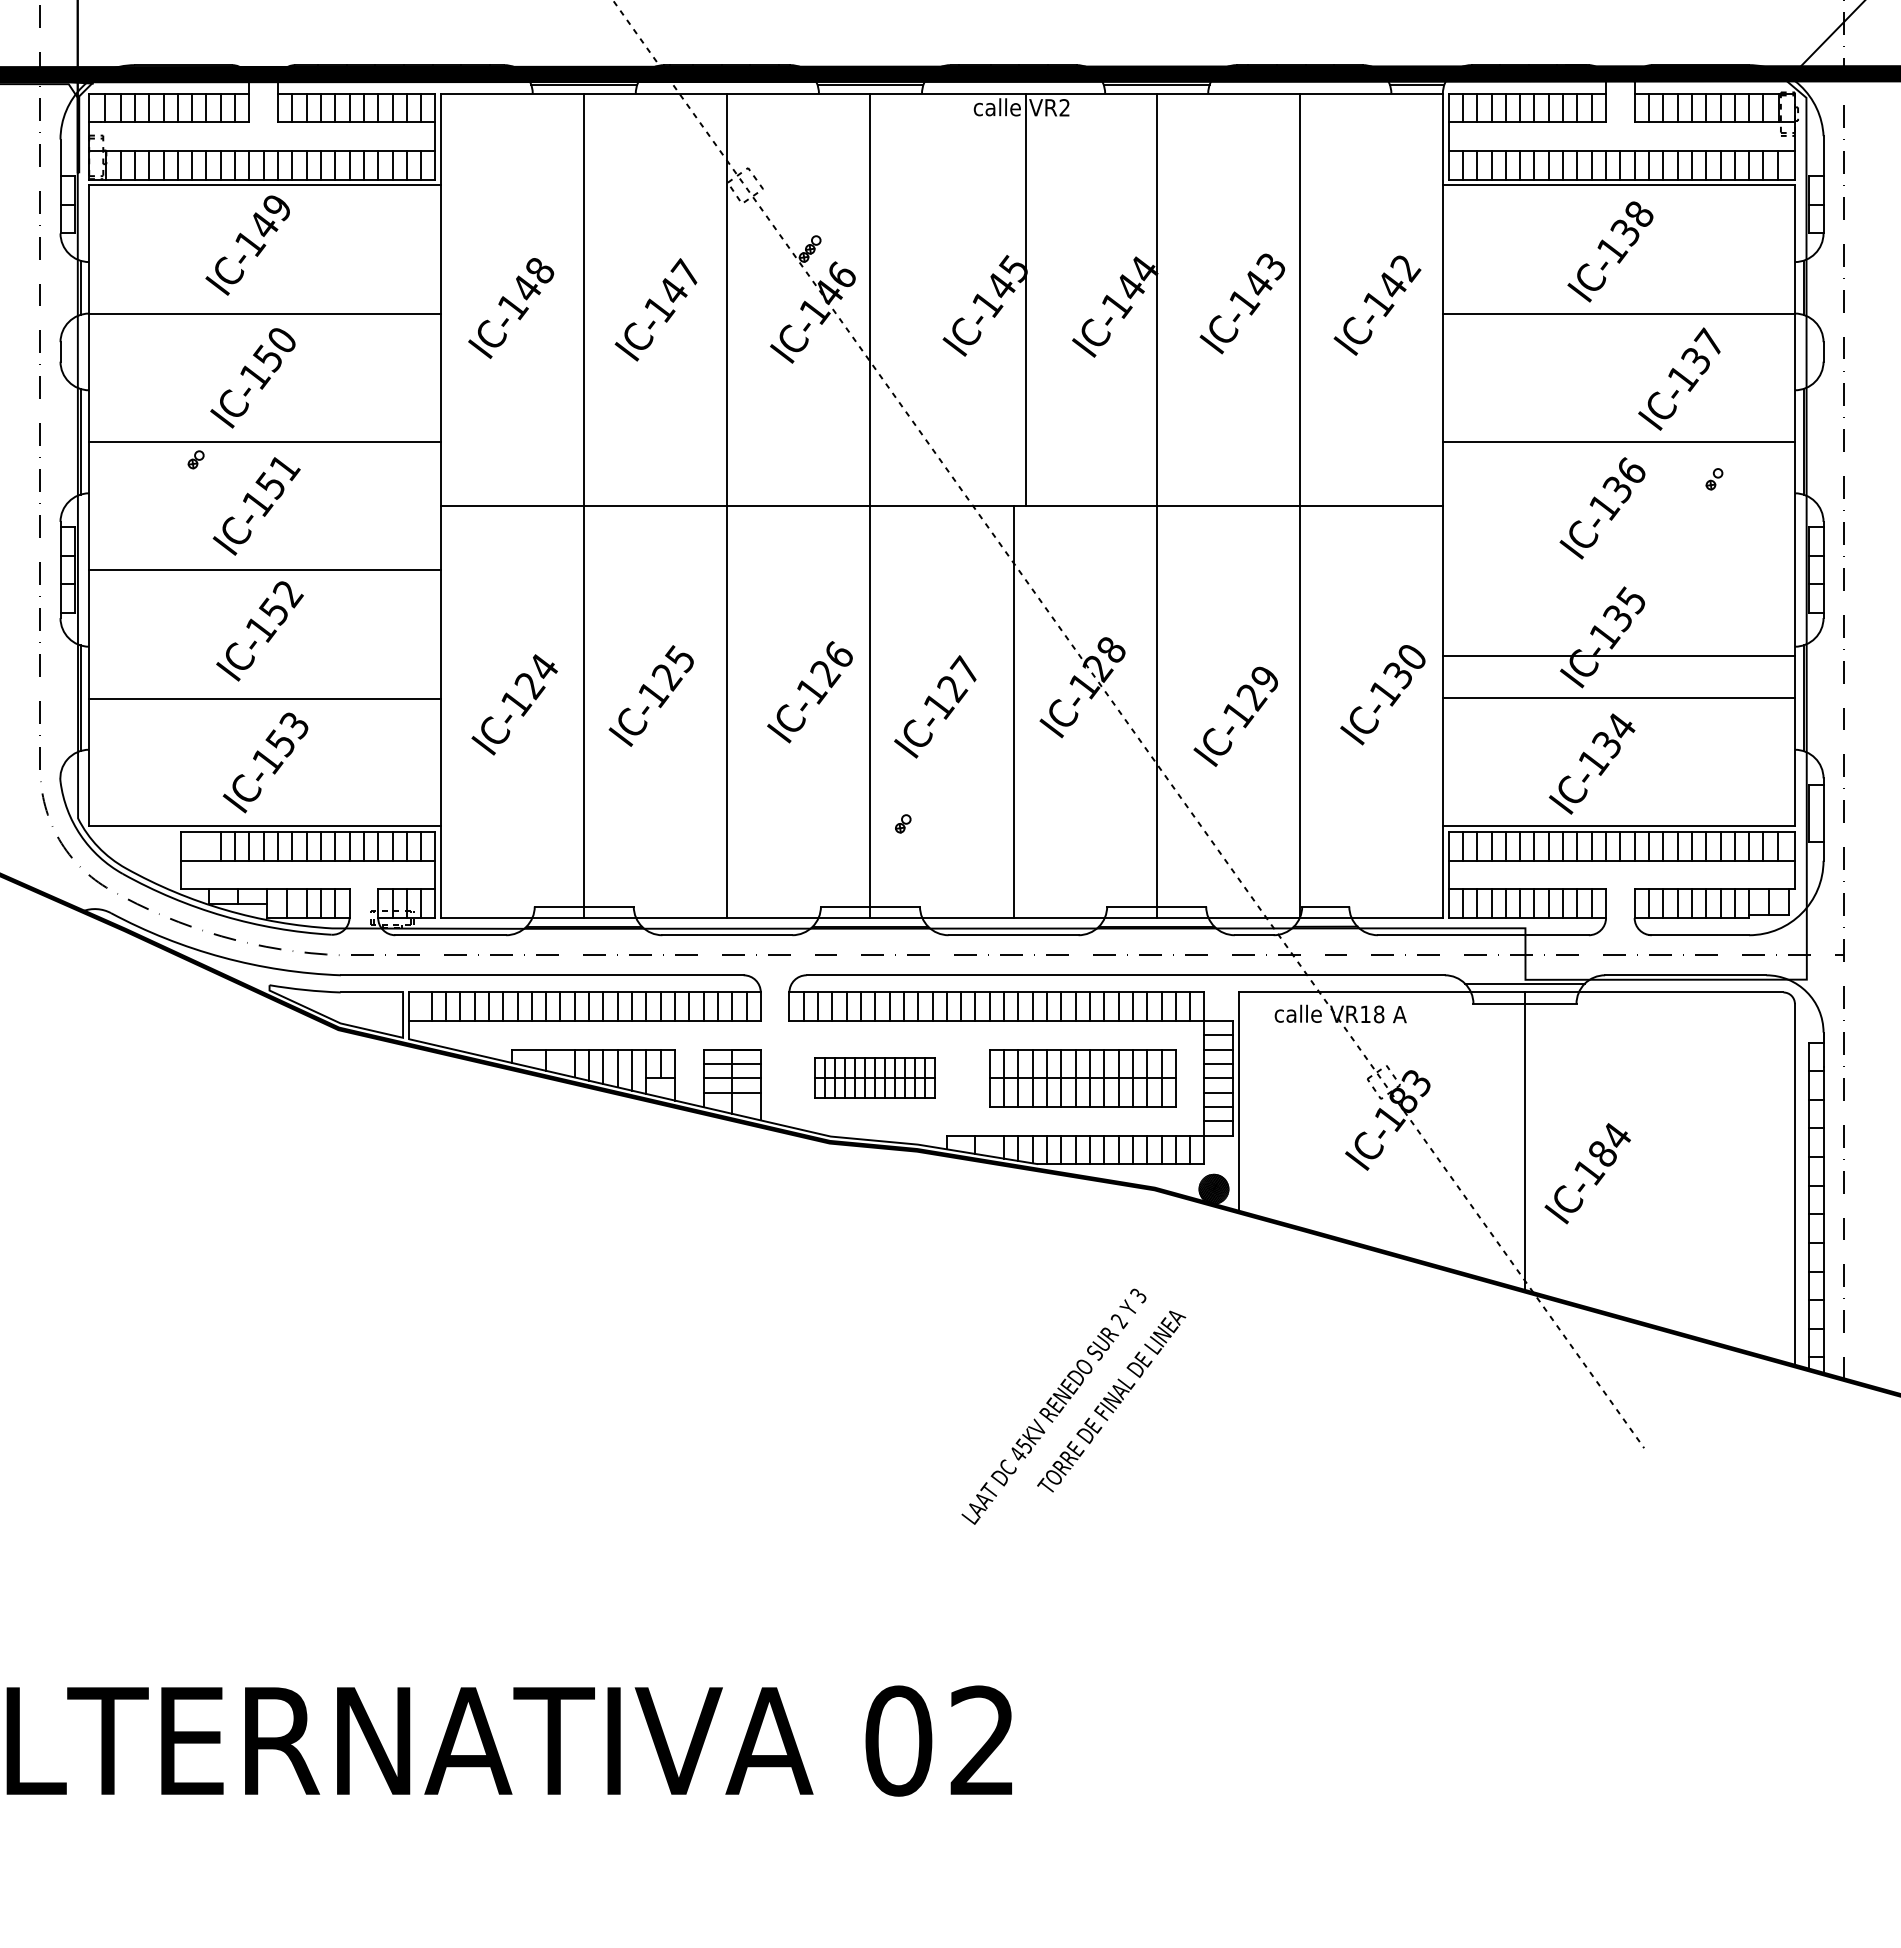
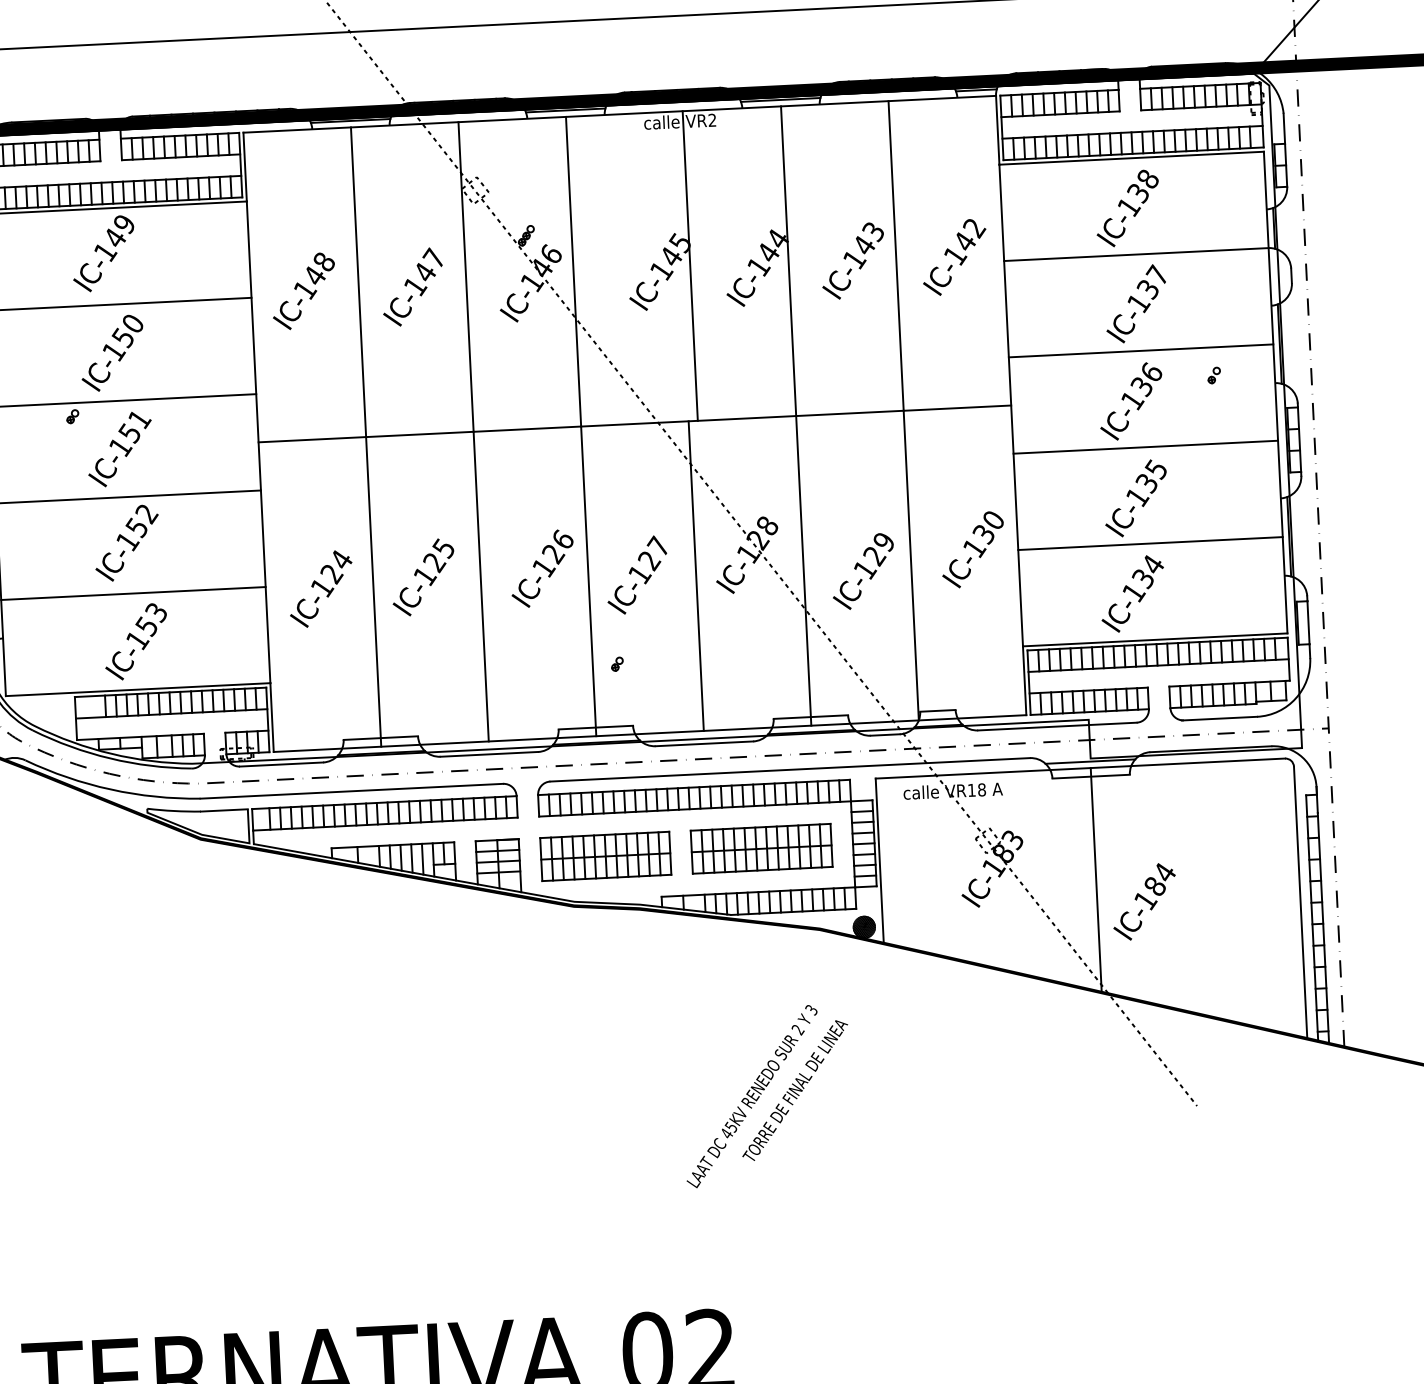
text: (1679, 378) -> (1136, 303), moved
line: (1618, 656) -> (1145, 447), moved
part: (874, 1078) -> (605, 856), size x1.43

